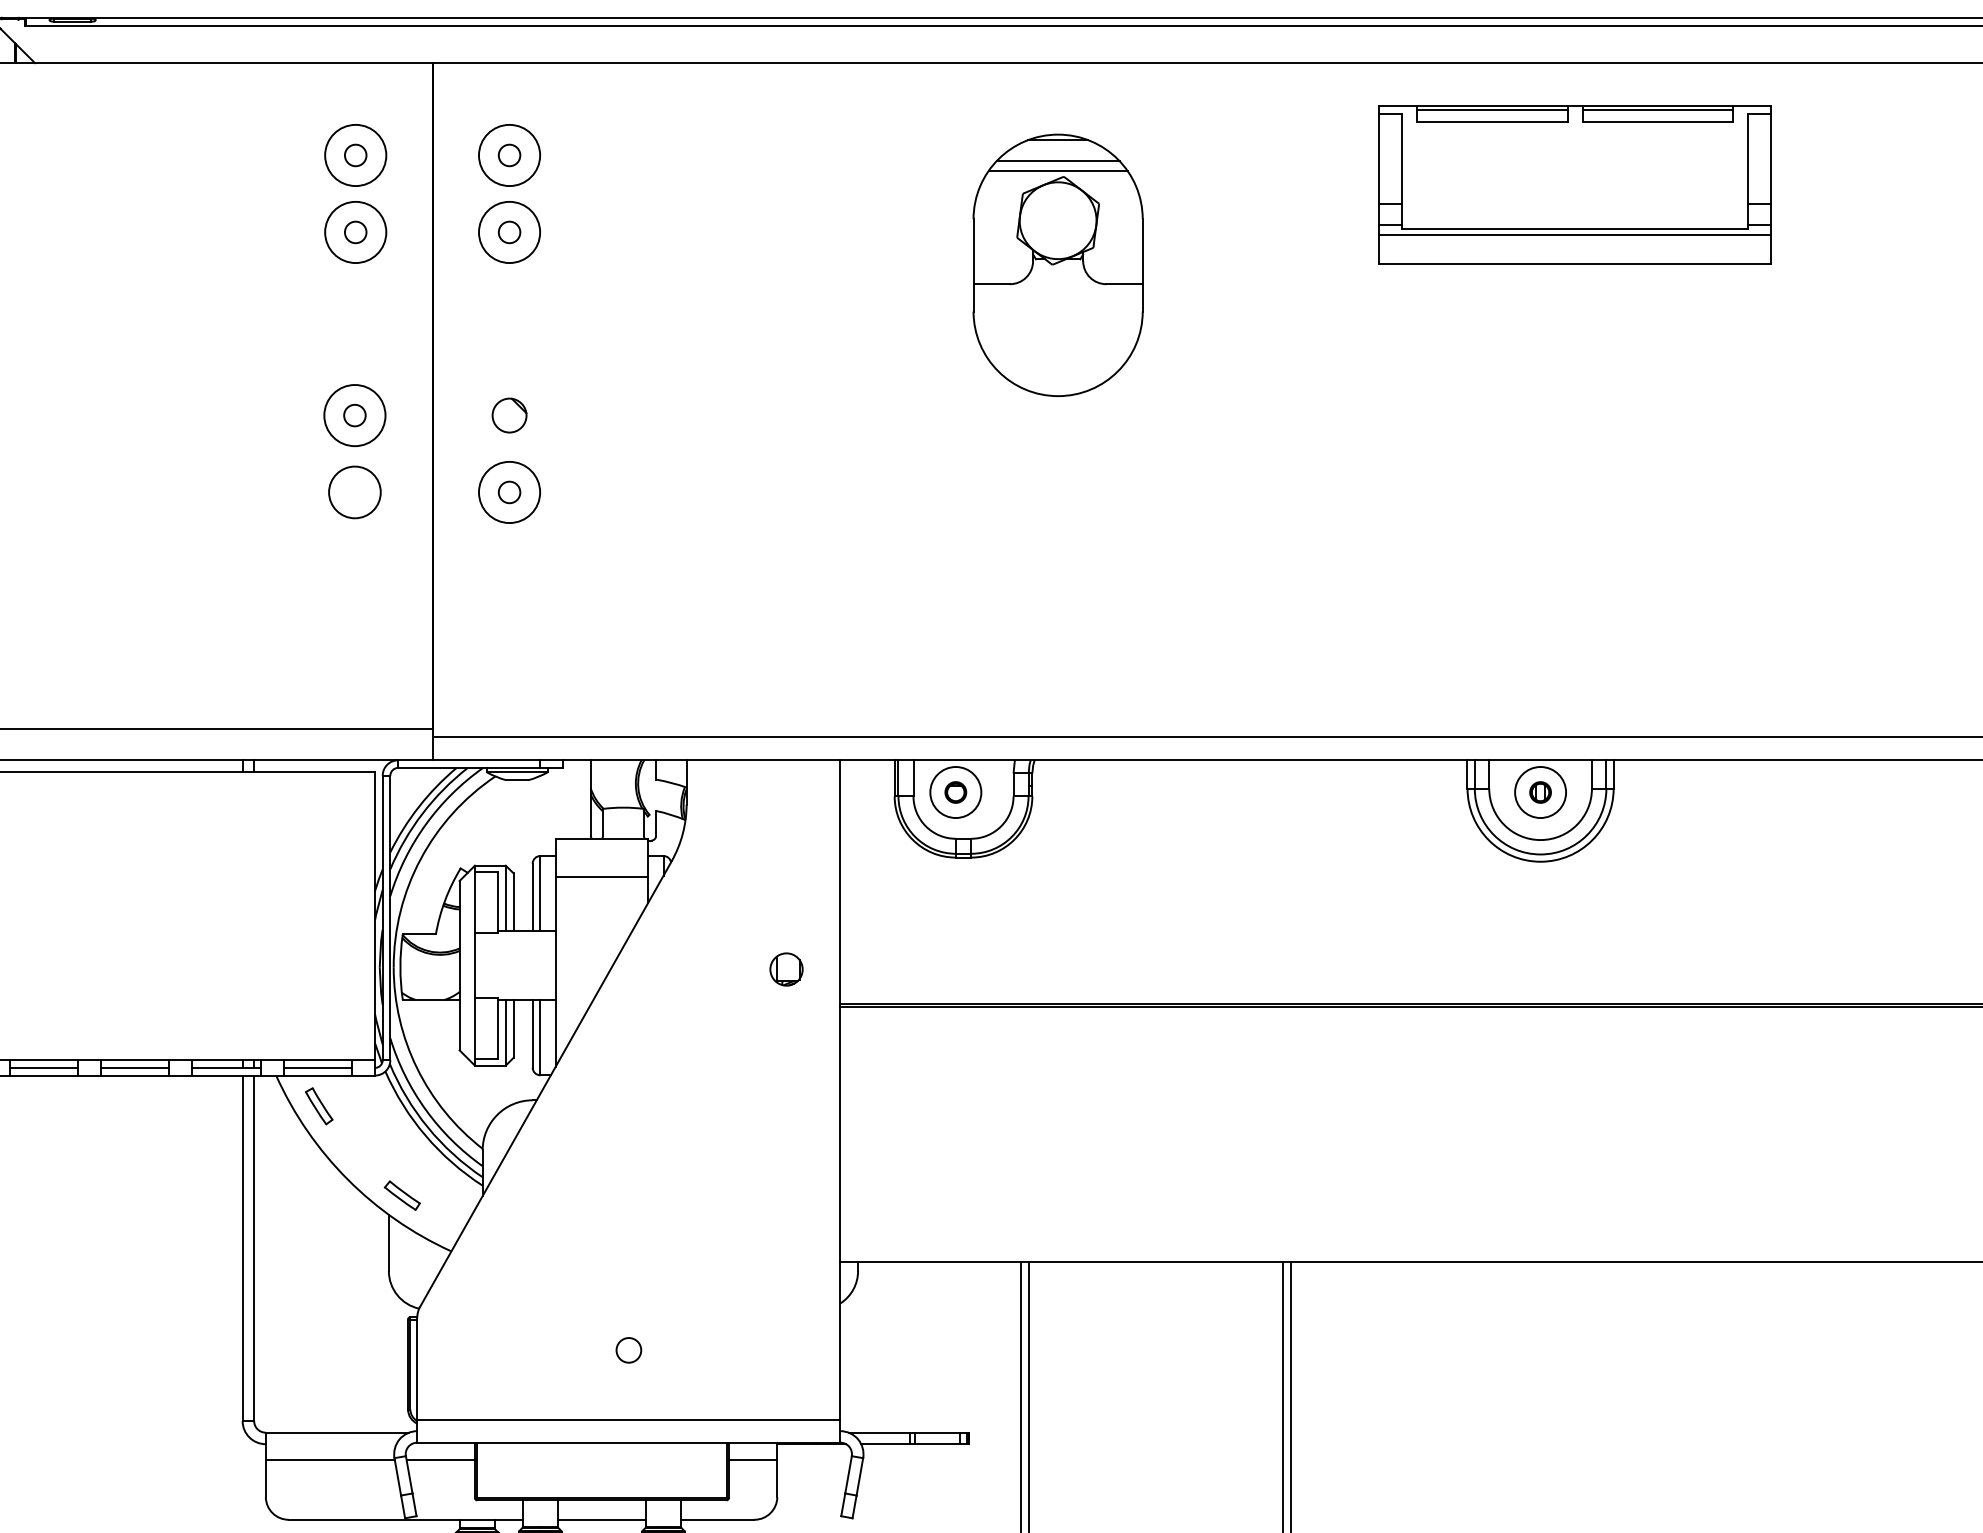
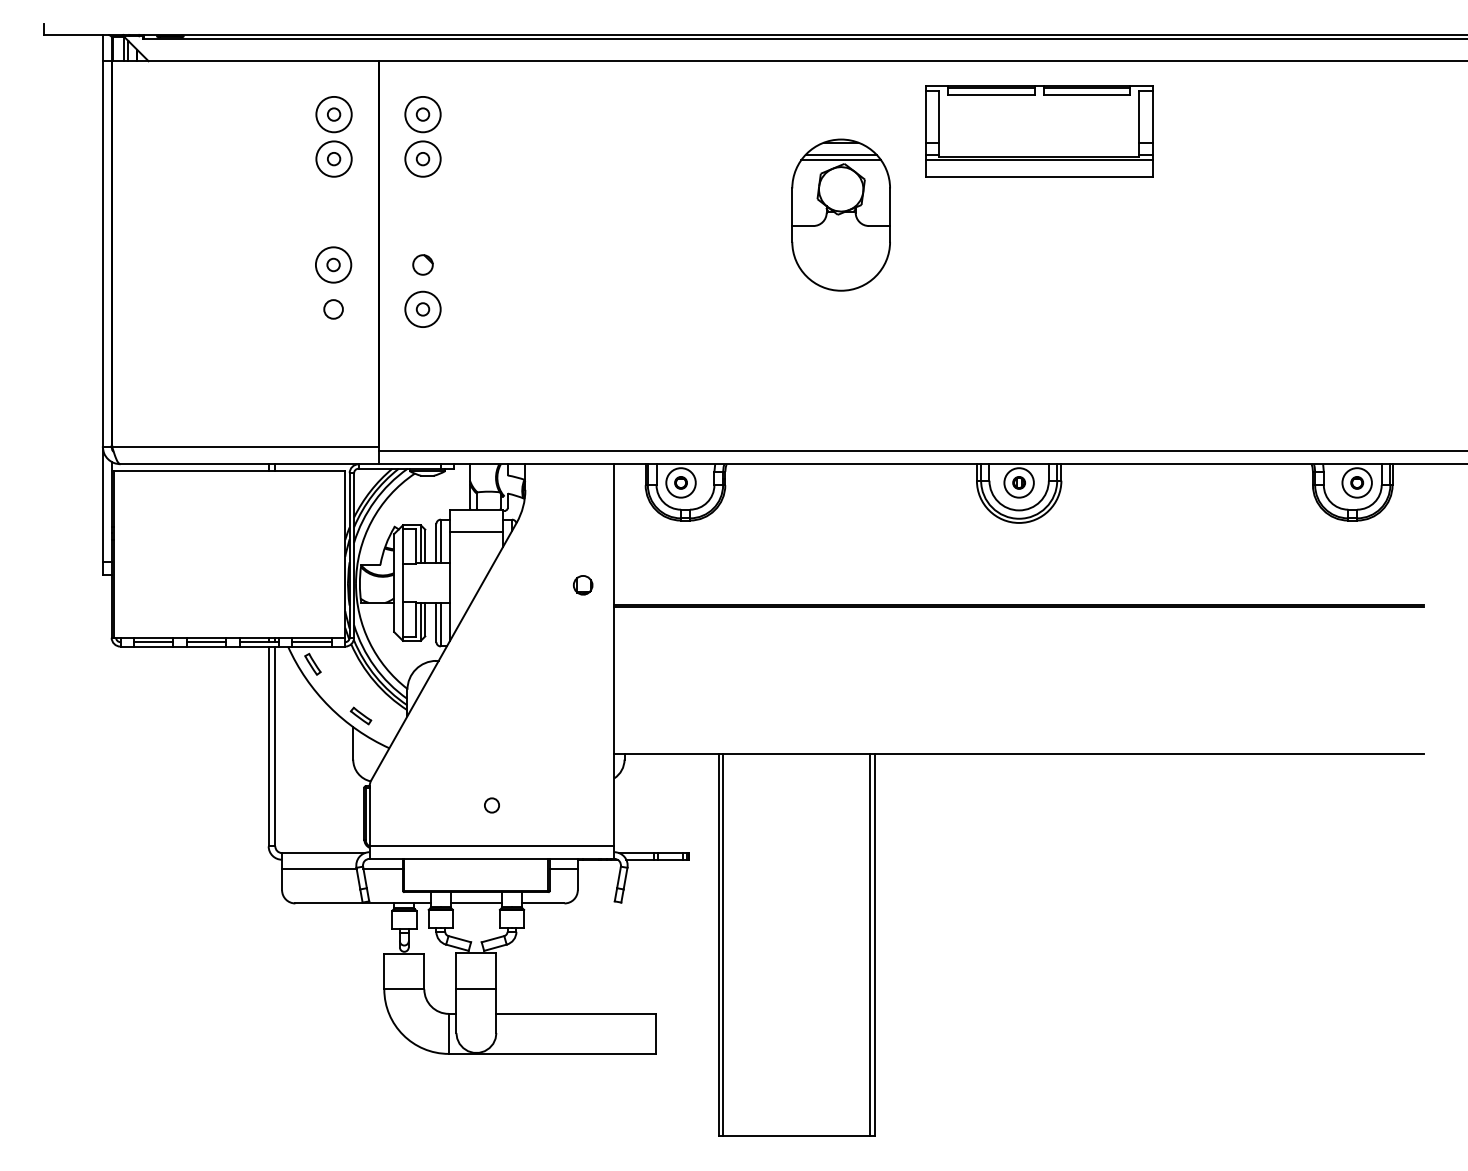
part: (1056, 264) -> (840, 214), moved
circle: (354, 492) -> (333, 309), size x0.62

